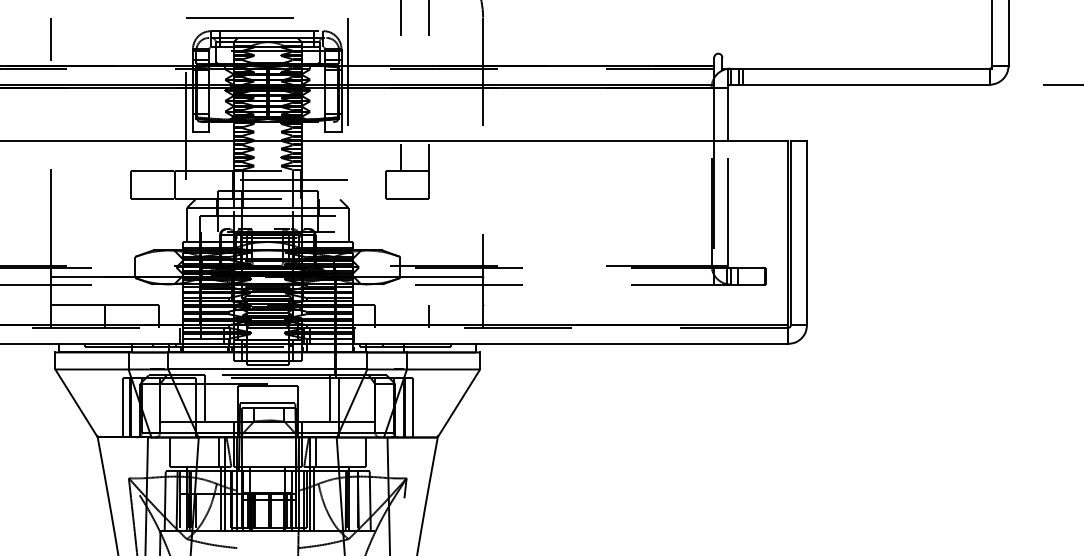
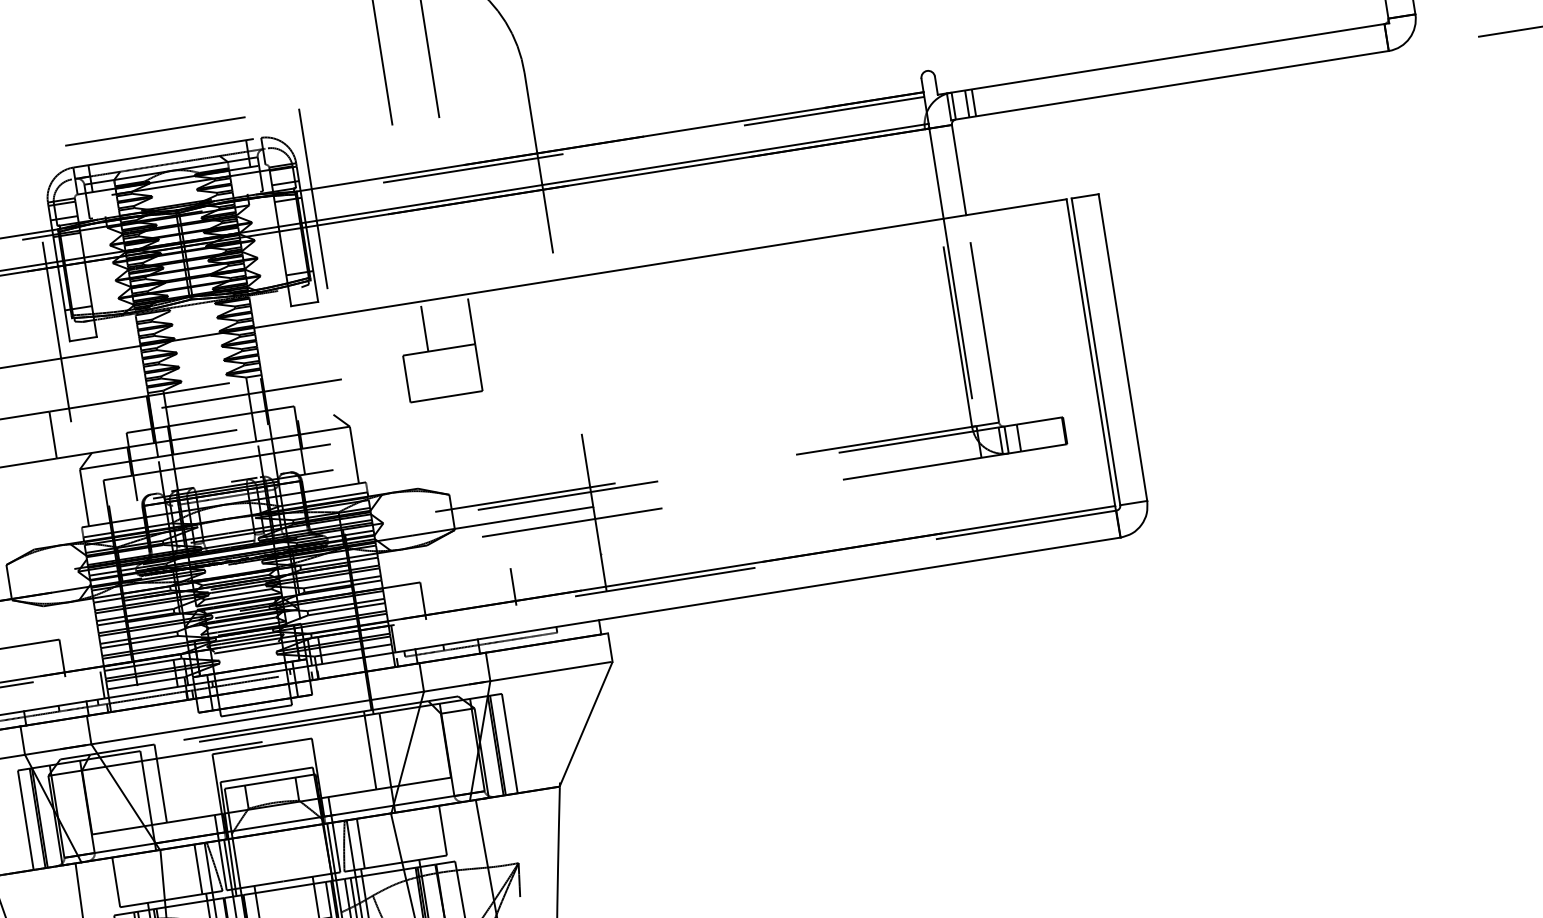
line: (239, 17) -> (154, 131), moved

